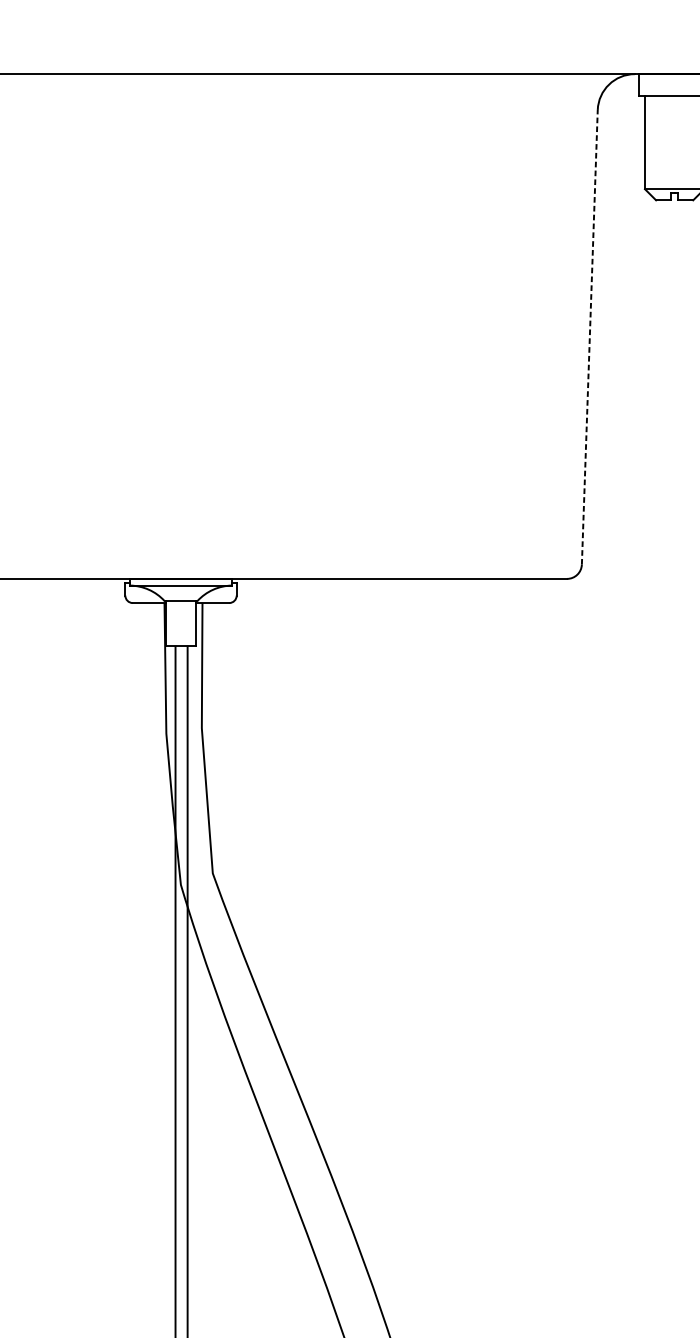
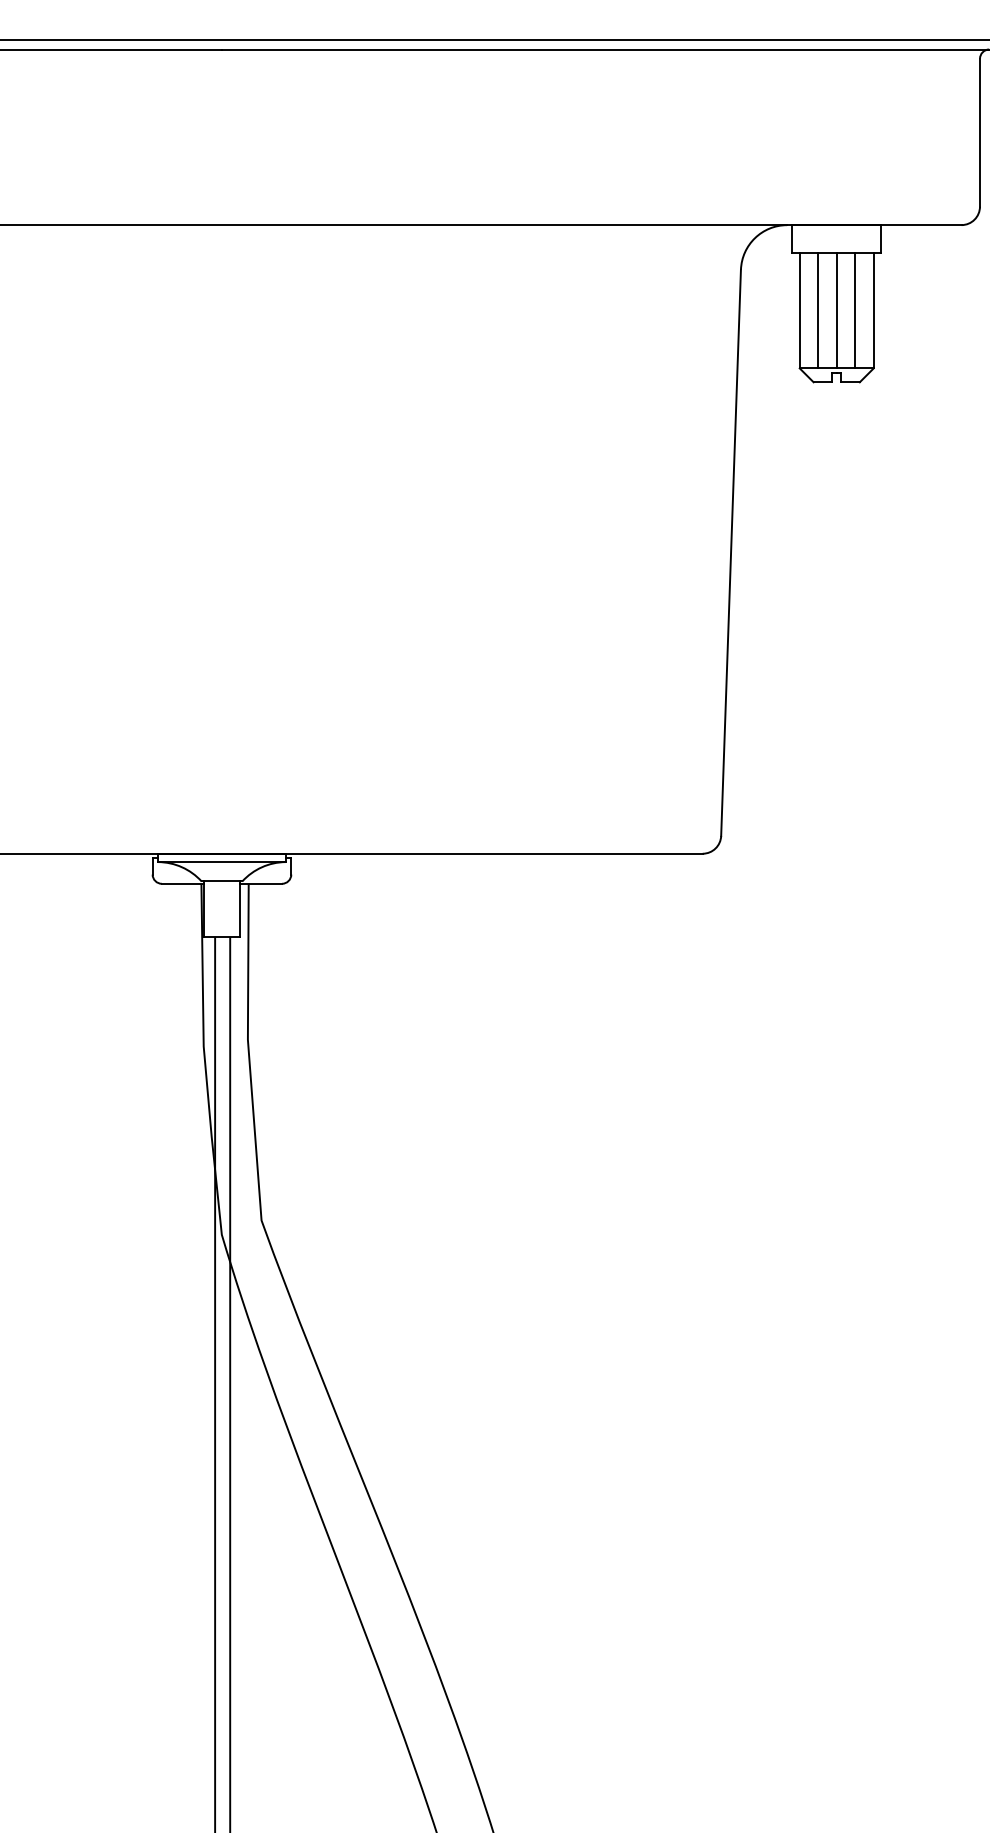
line: (660, 142) -> (818, 310), added
line: (674, 142) -> (836, 310), added
line: (689, 142) -> (855, 310), added
line: (590, 337) -> (731, 552), dashed -> solid

